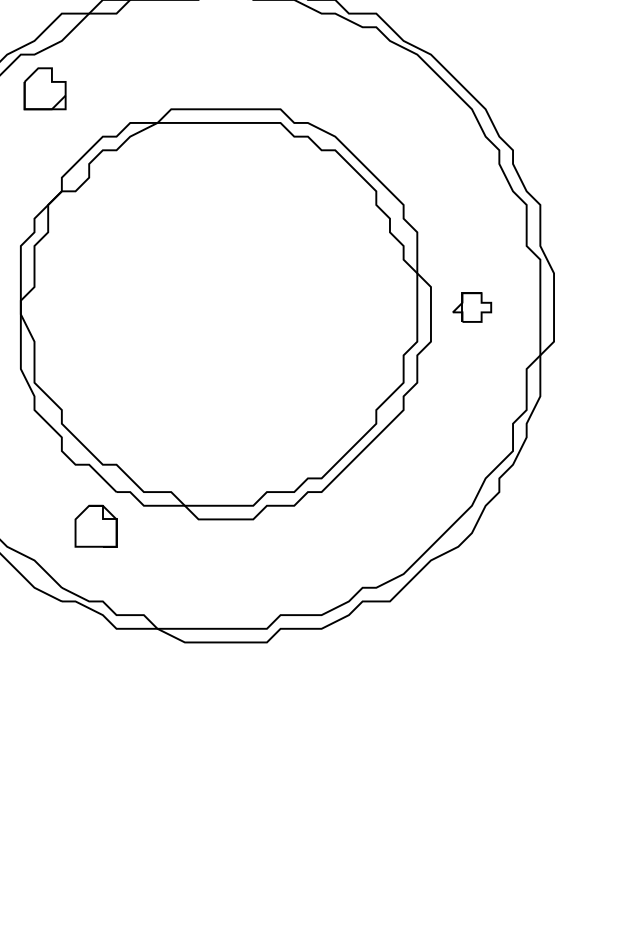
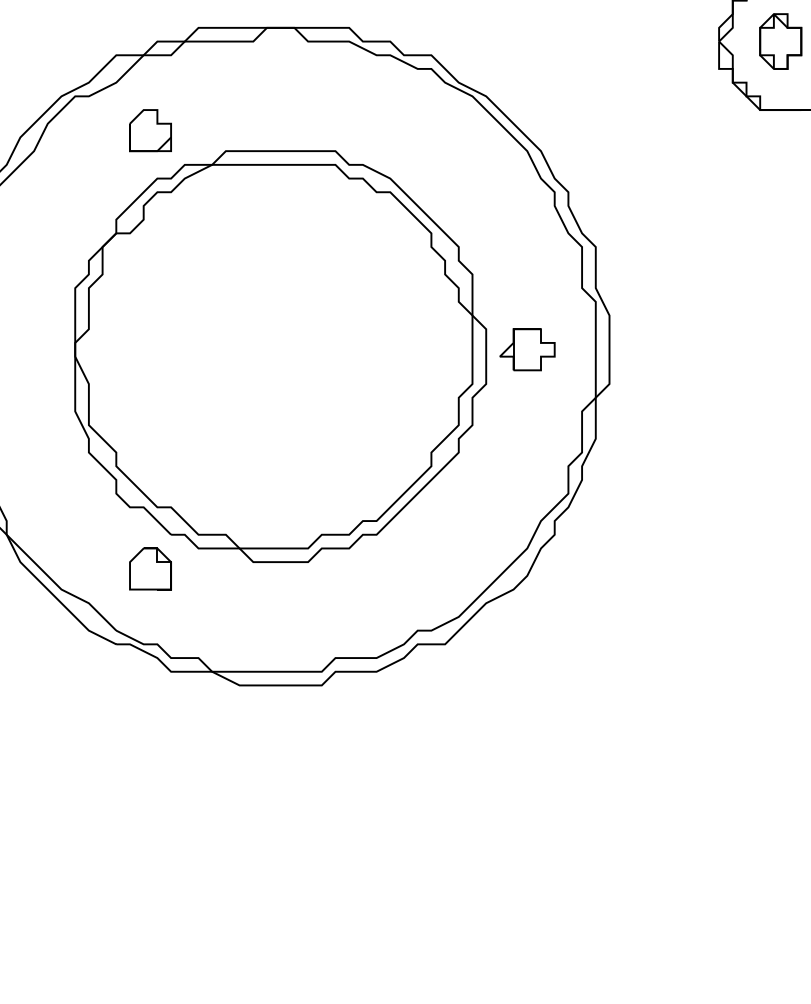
part: (45, 88) -> (150, 130), moved
part: (472, 307) -> (527, 349), size x1.43

